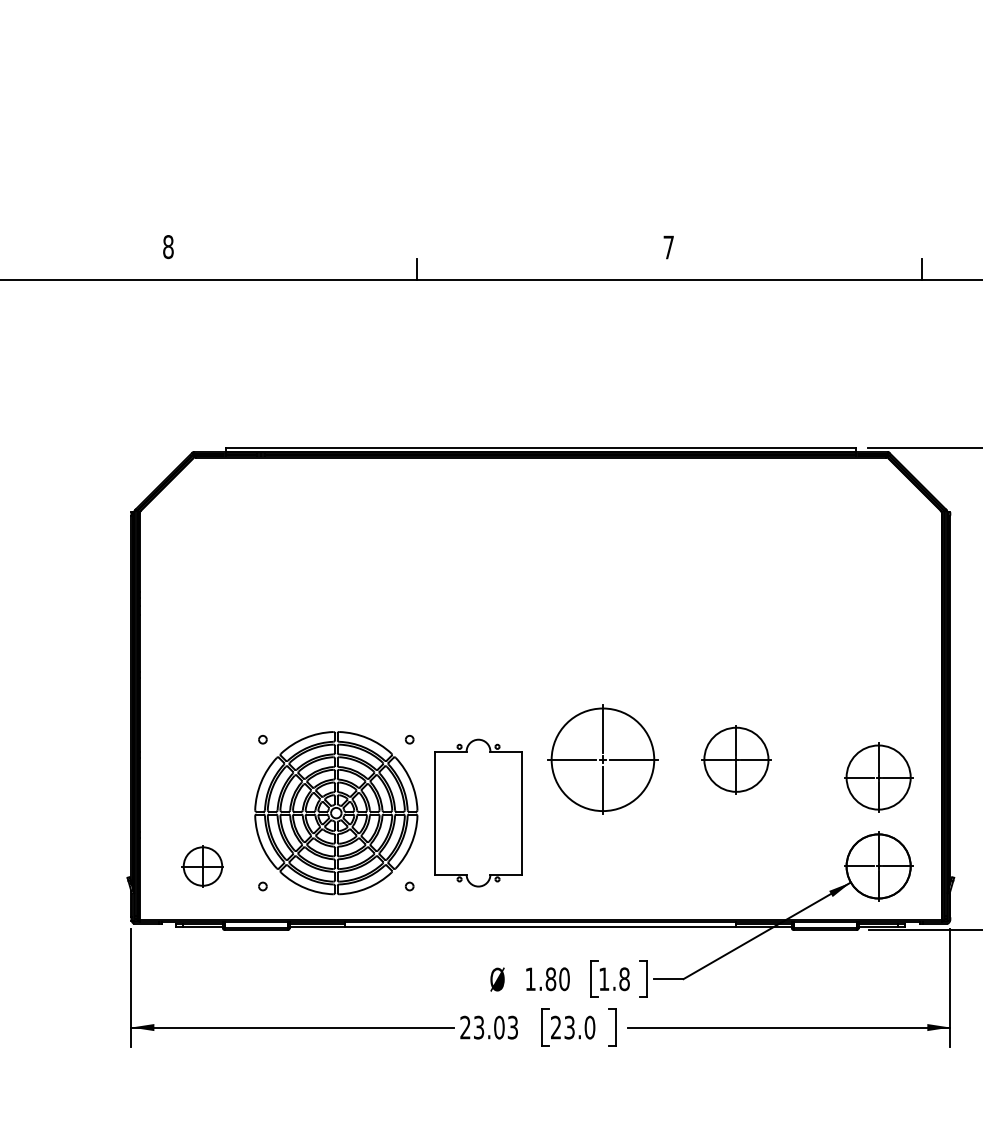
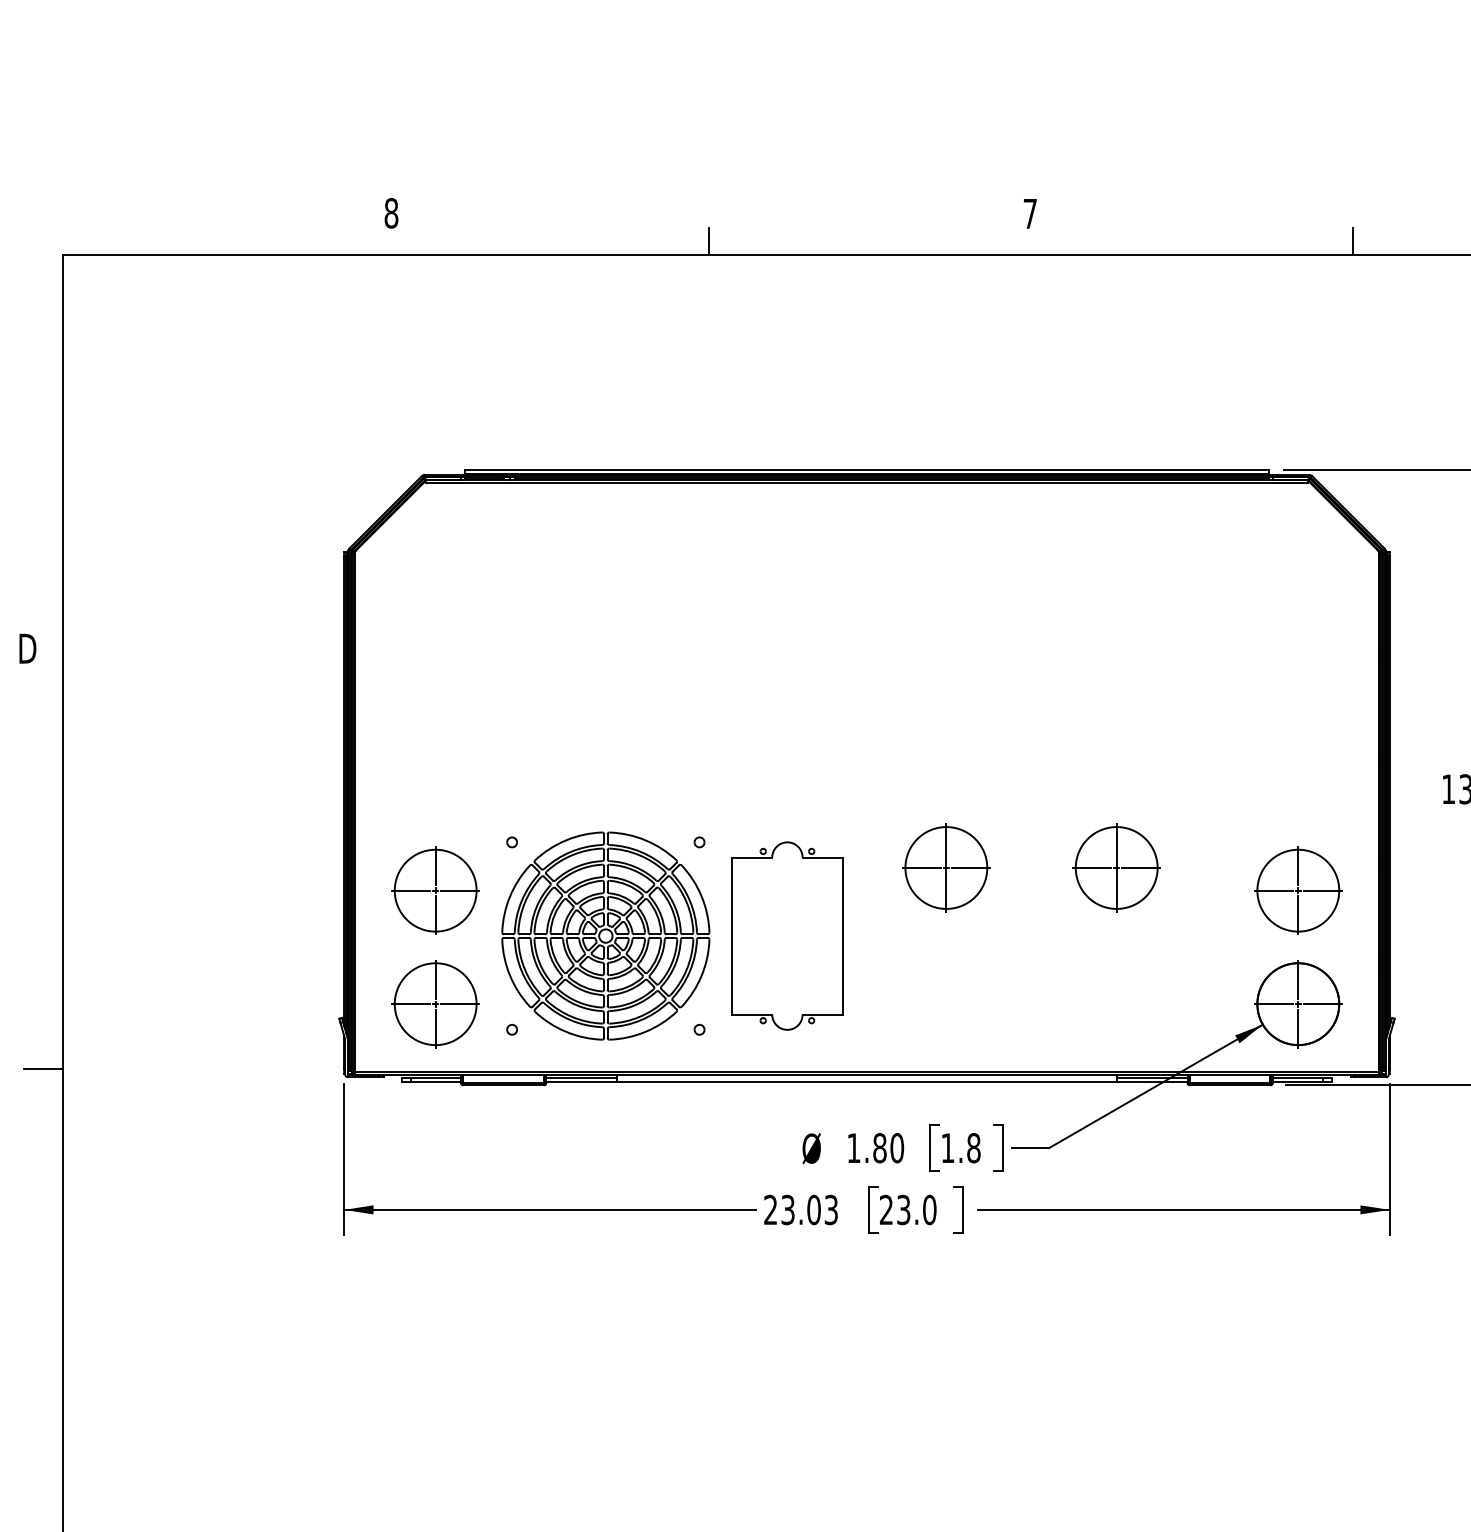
part: (603, 759) -> (946, 867), size x0.62
part: (202, 777) -> (435, 890), added
part: (202, 866) -> (435, 1004), size x1.67

